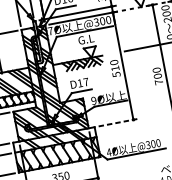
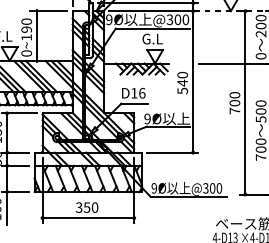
text: (50, 30) -> (109, 19), 7Ø -> 9Ø
text: (115, 68) -> (182, 82), 510 -> 540
text: (86, 82) -> (142, 93), D17 -> D16
line: (117, 122) -> (172, 152), dashed -> solid
text: (109, 152) -> (154, 188), 4Ø -> 9Ø

